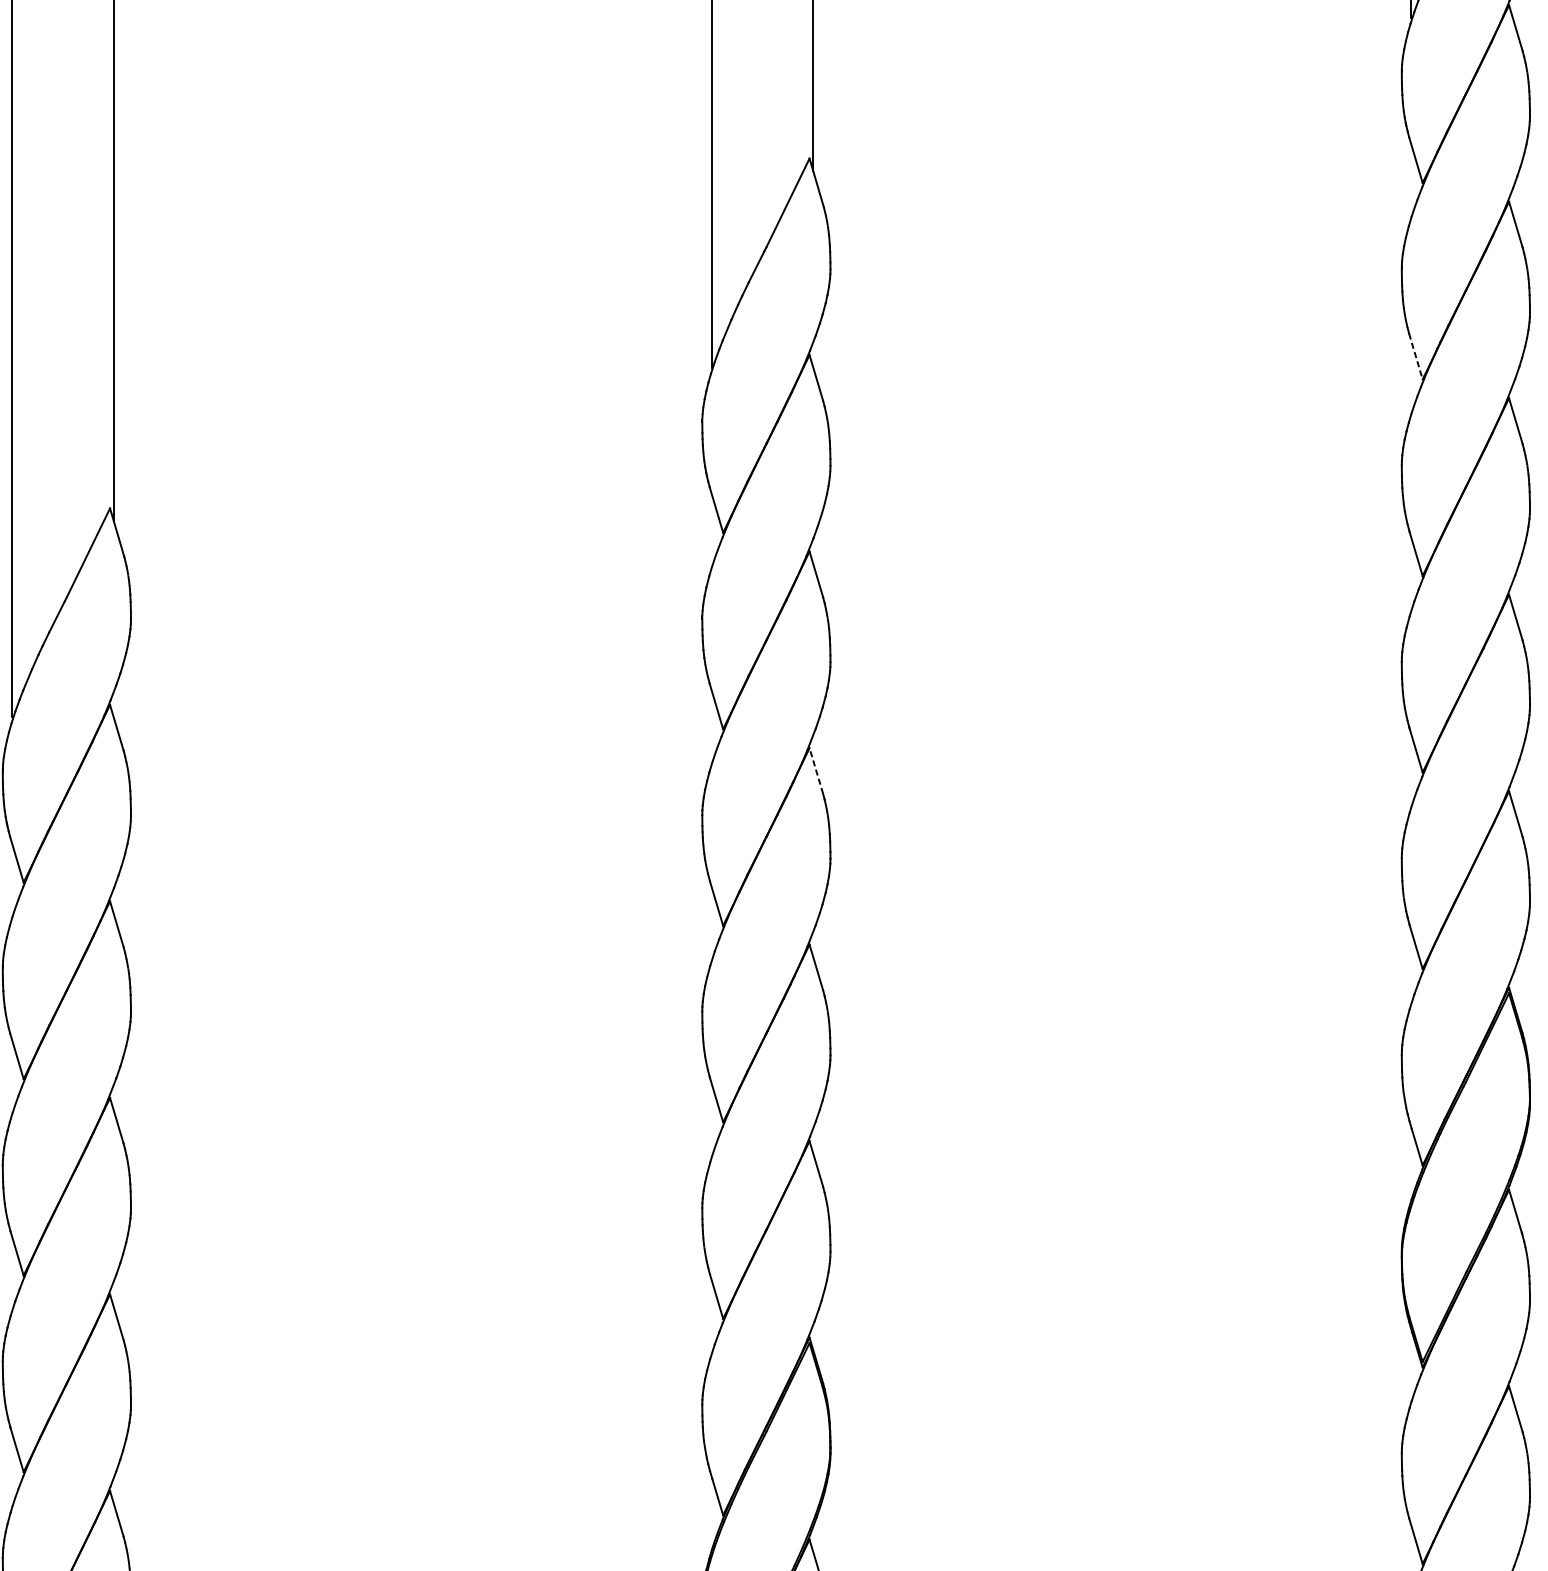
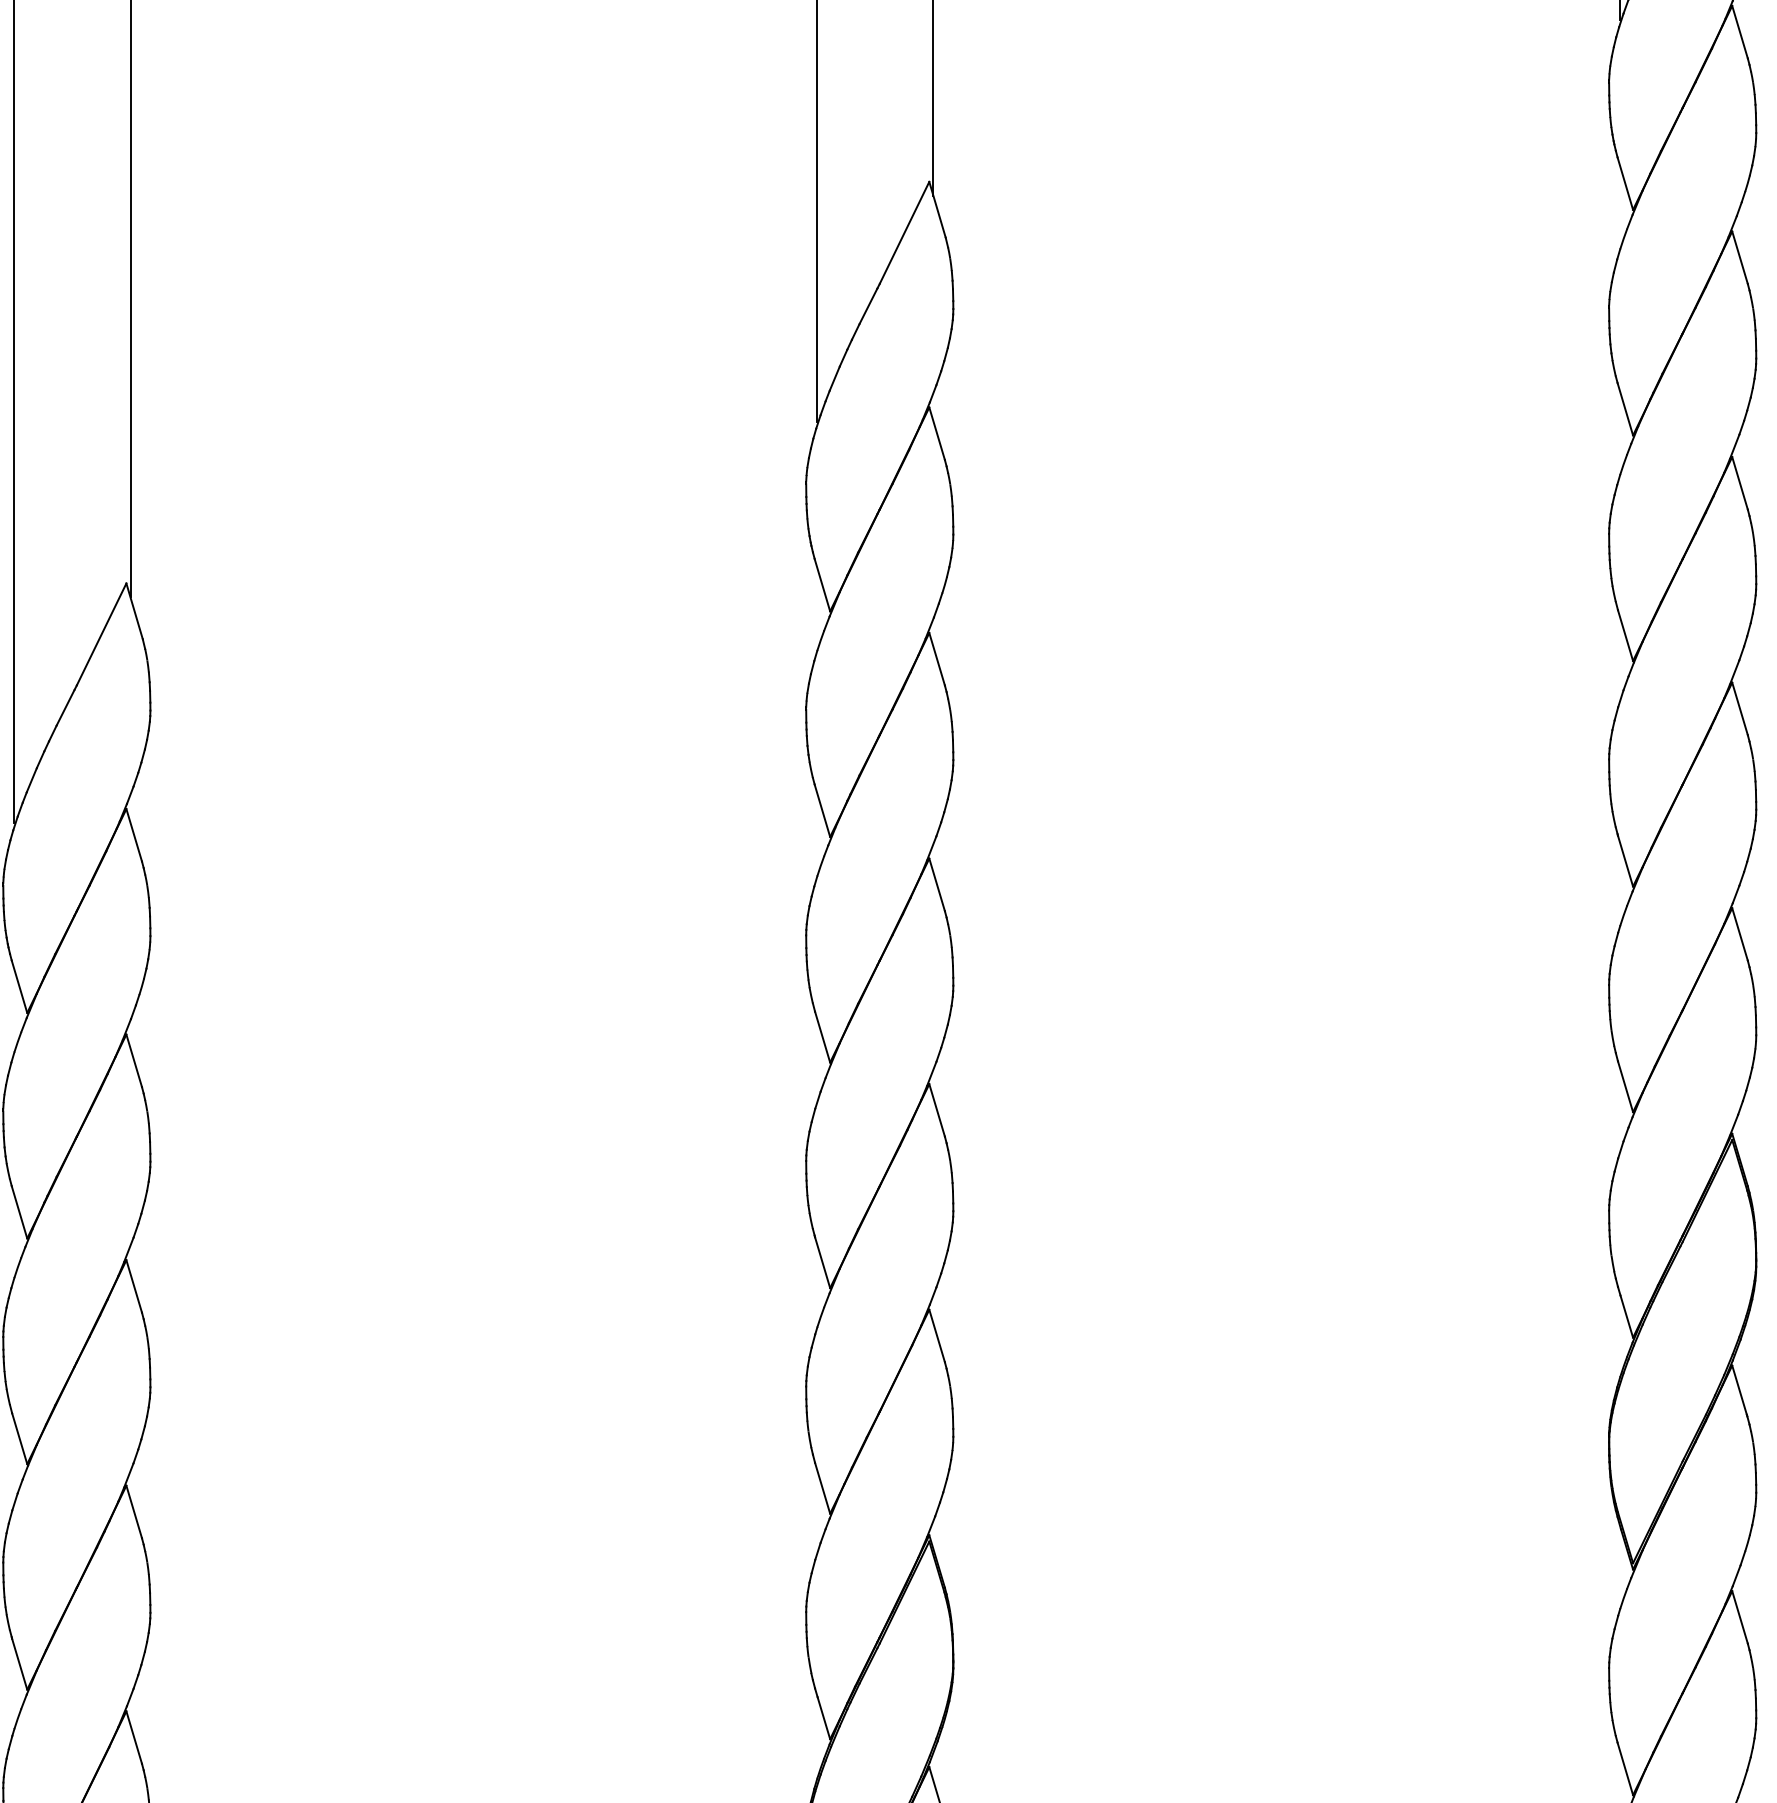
line: (1416, 356) -> (1625, 409), dashed -> solid
line: (815, 770) -> (936, 884), dashed -> solid

